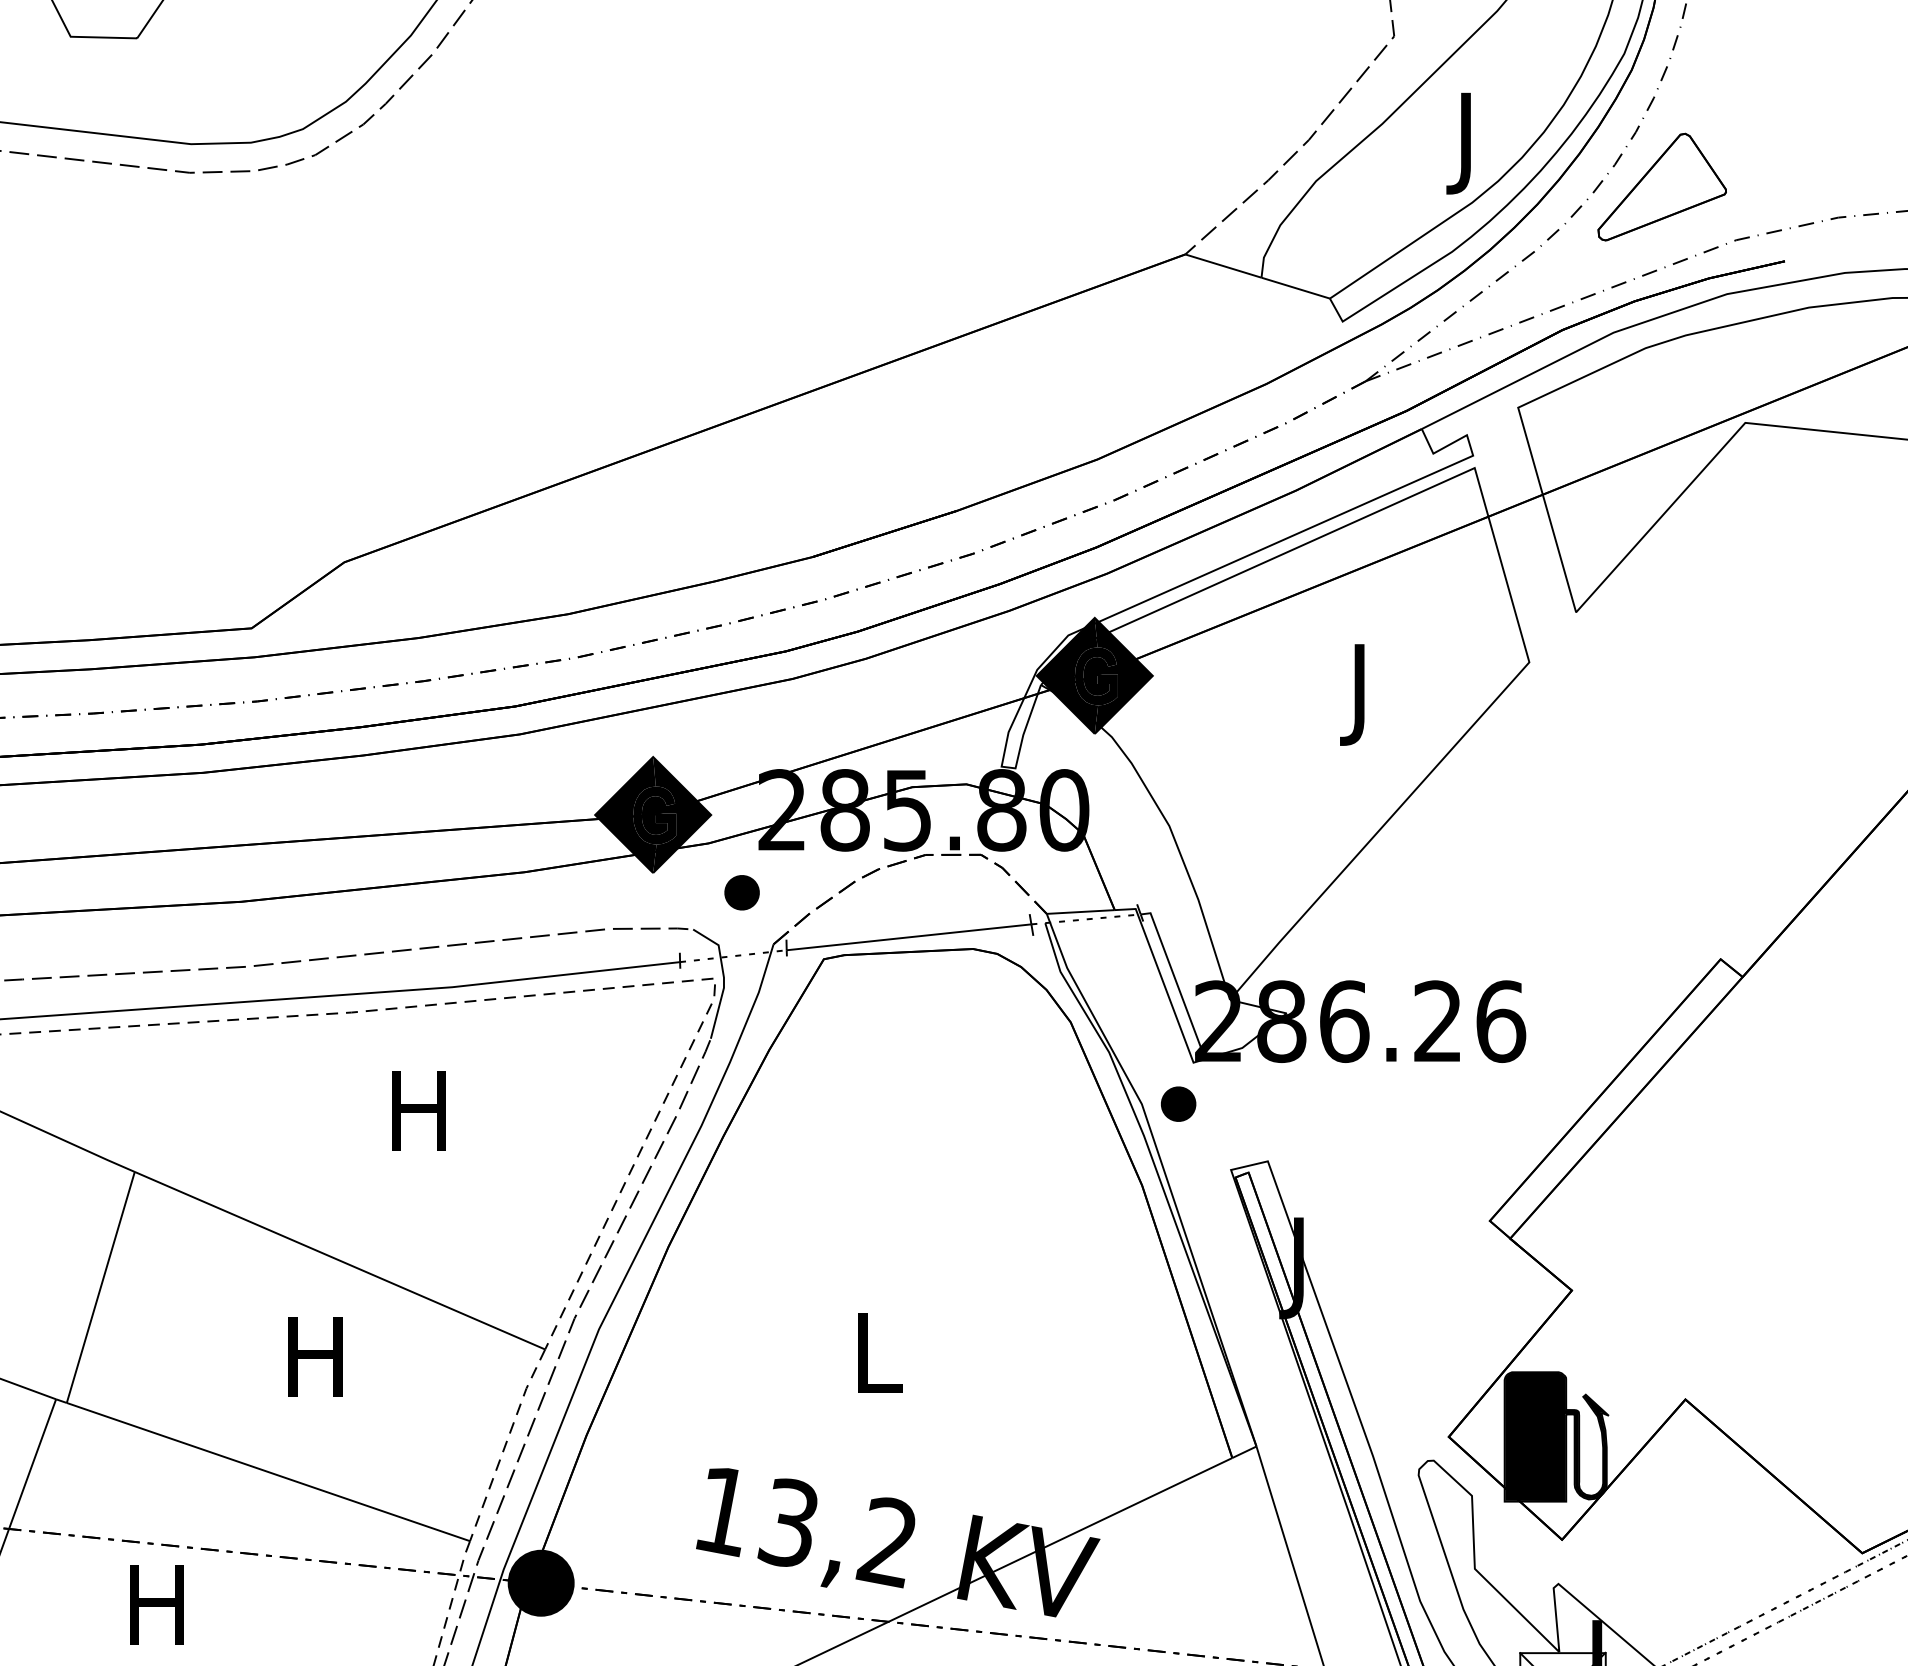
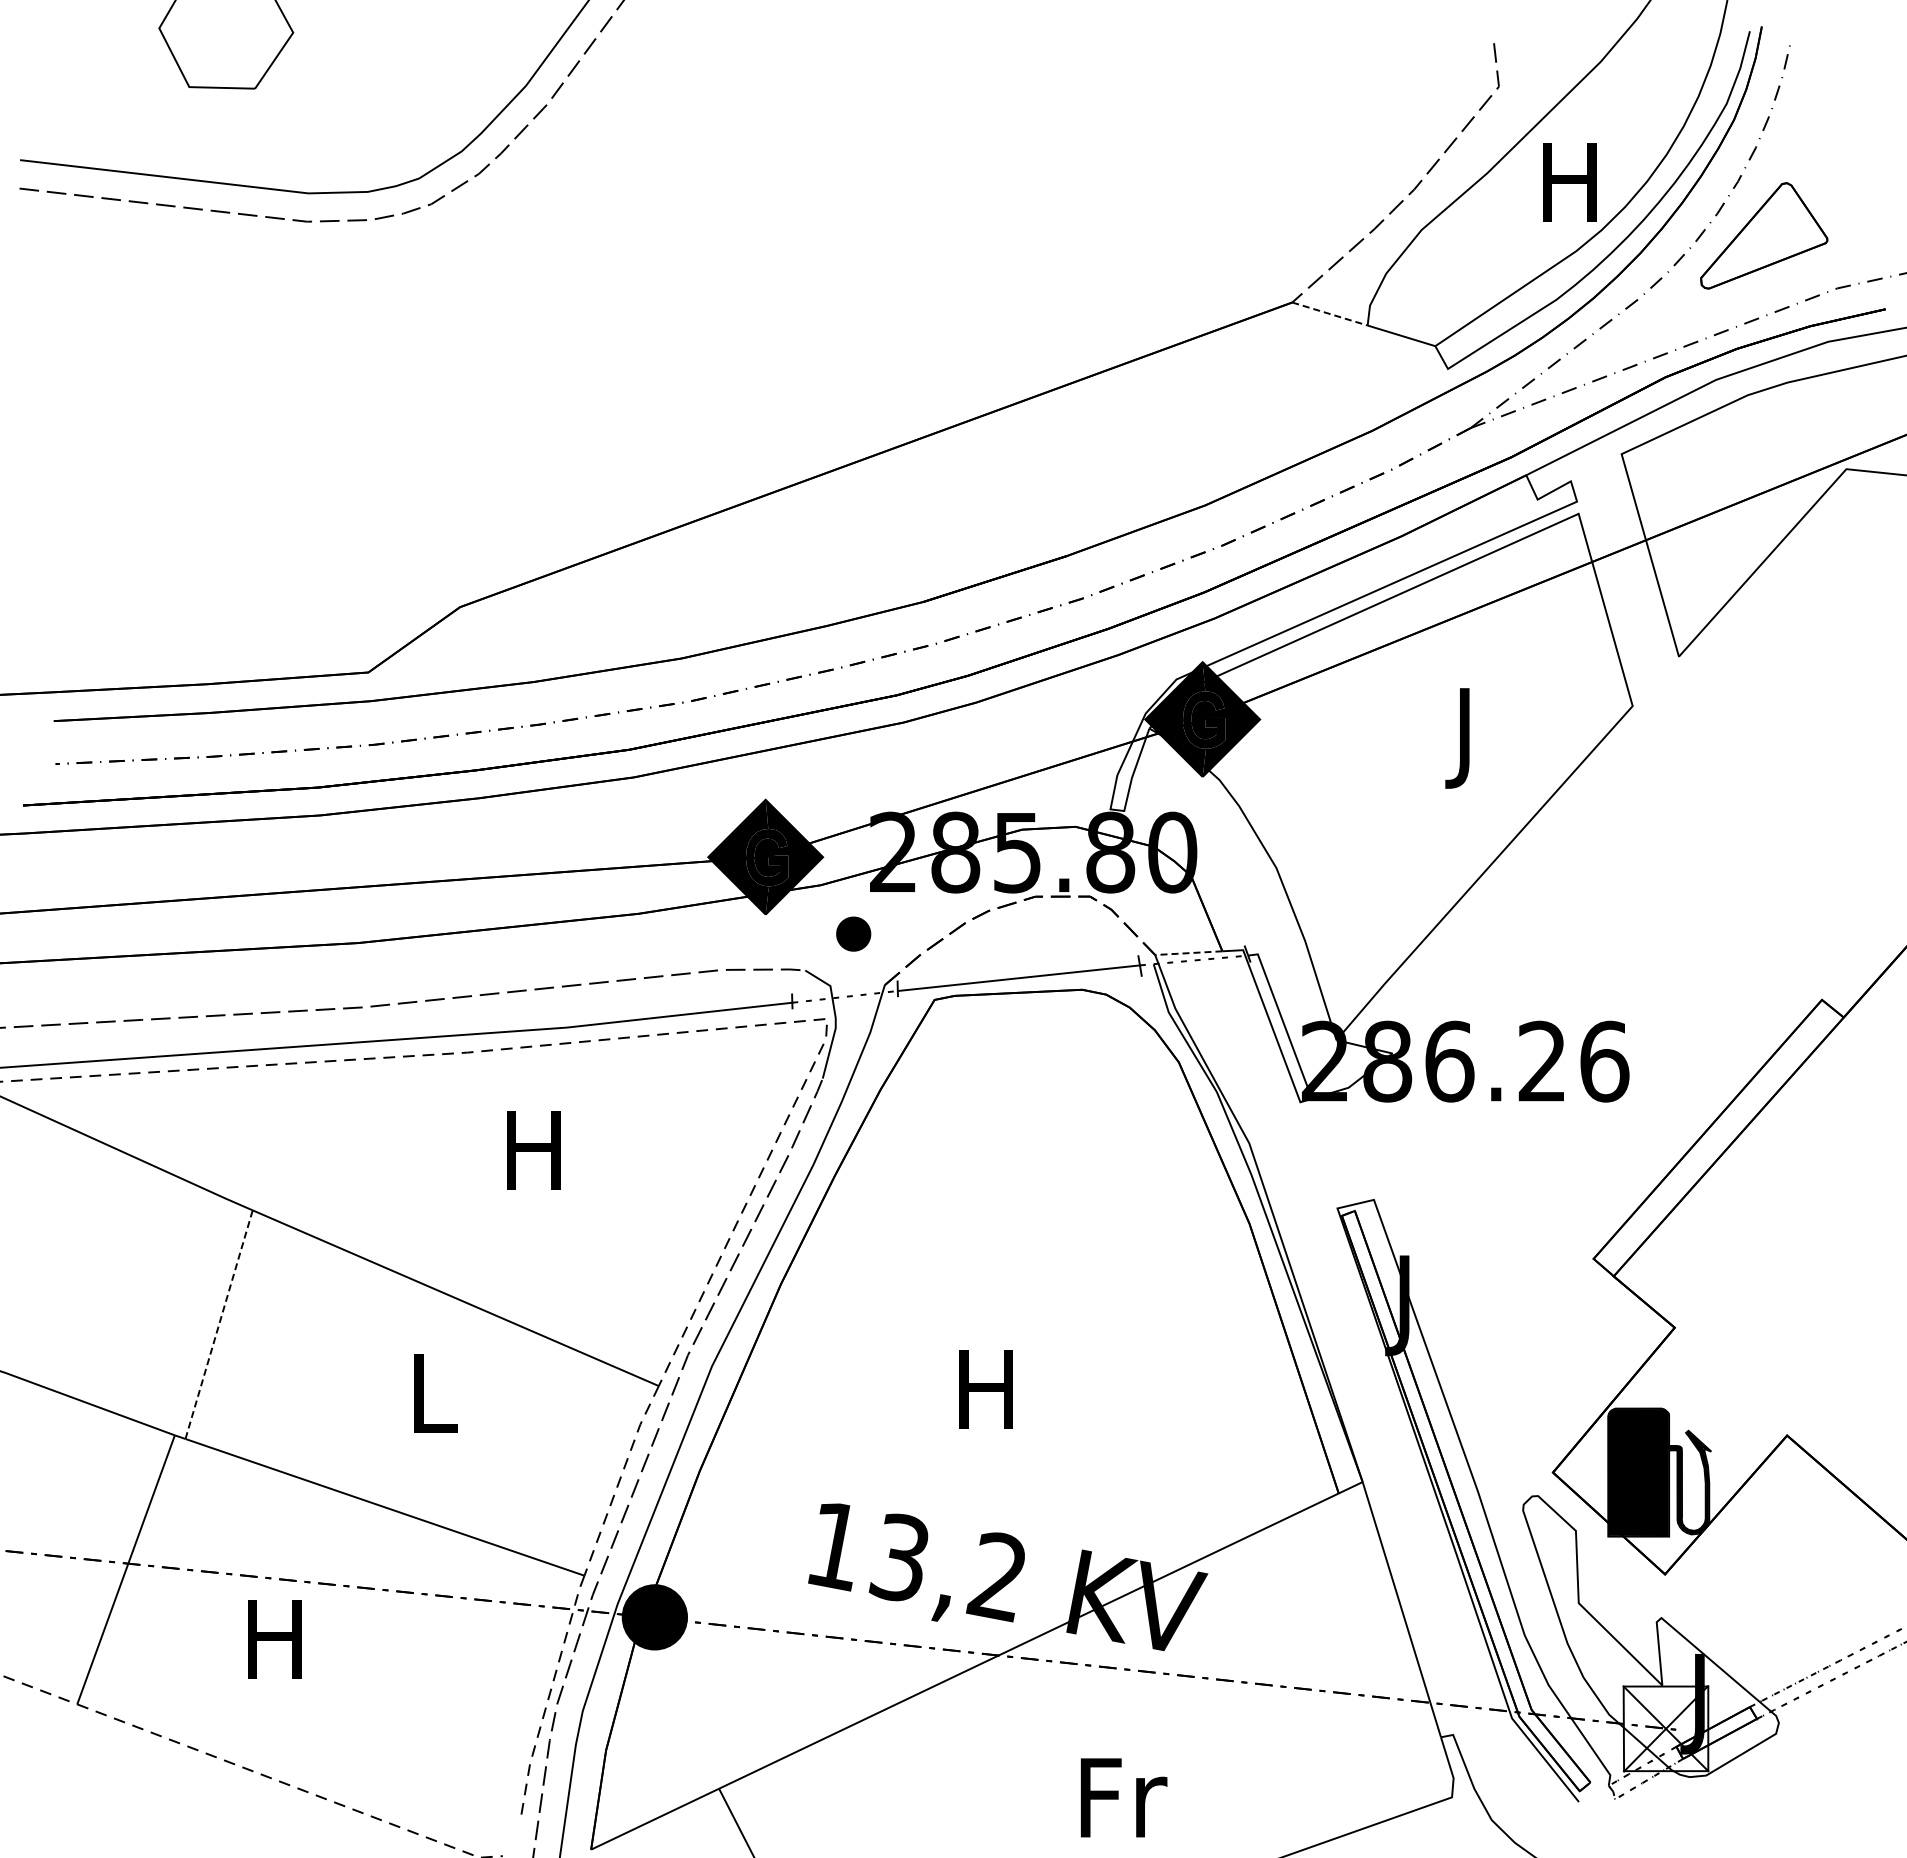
text: (1465, 143) -> (1569, 192), J -> H
line: (1223, 266) -> (1330, 314), solid -> dashed
line: (1080, 912) -> (1188, 953), solid -> dashed
part: (1178, 1103) -> (1285, 1142), removed
line: (101, 1287) -> (219, 1324), solid -> dashed
text: (875, 1352) -> (985, 1389), L -> H
text: (315, 1357) -> (431, 1393), H -> L

